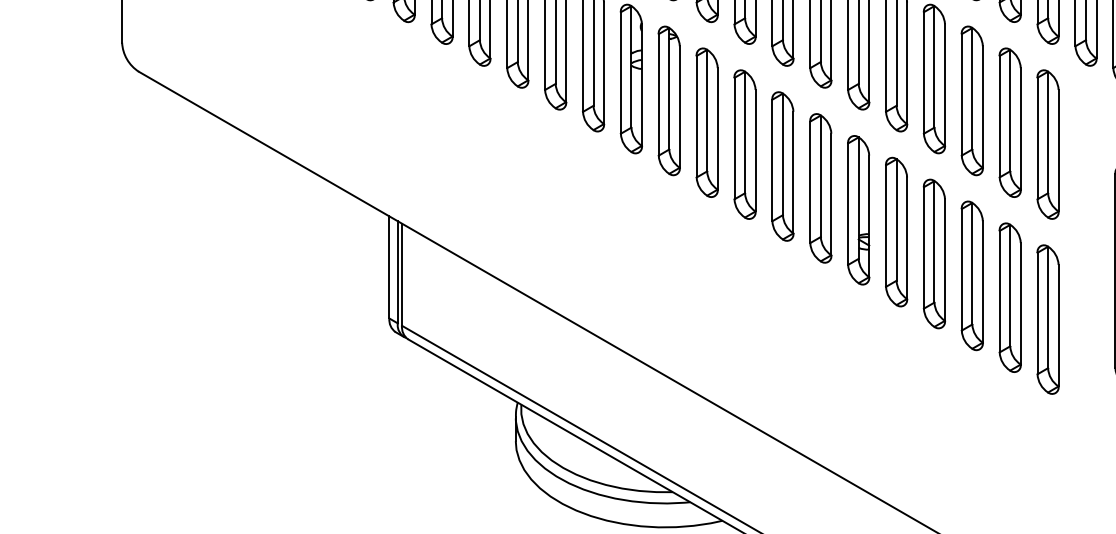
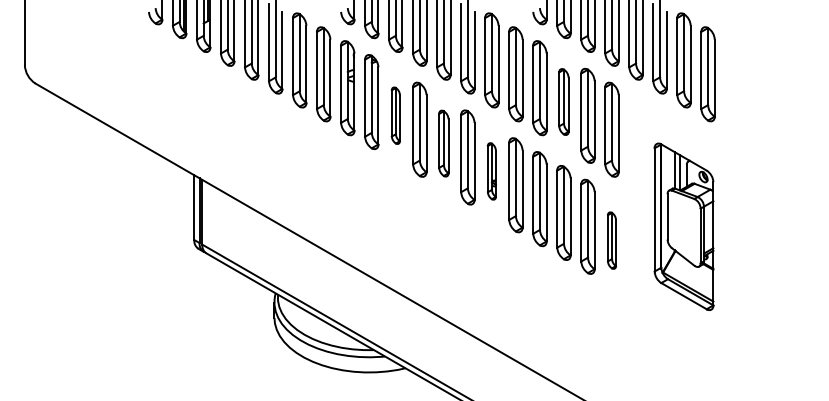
part: (971, 100) -> (563, 101), size x0.7
part: (706, 122) -> (395, 115), size x0.6
part: (782, 166) -> (443, 143), size x0.7
part: (858, 210) -> (491, 171), size x0.6
part: (1047, 319) -> (611, 240), size x0.6

